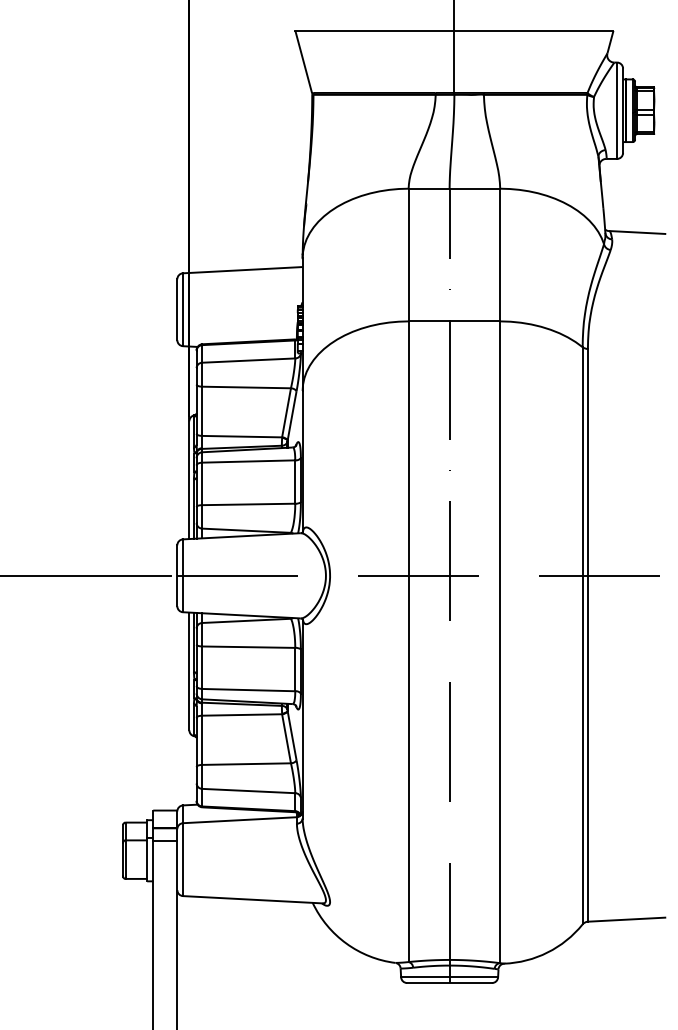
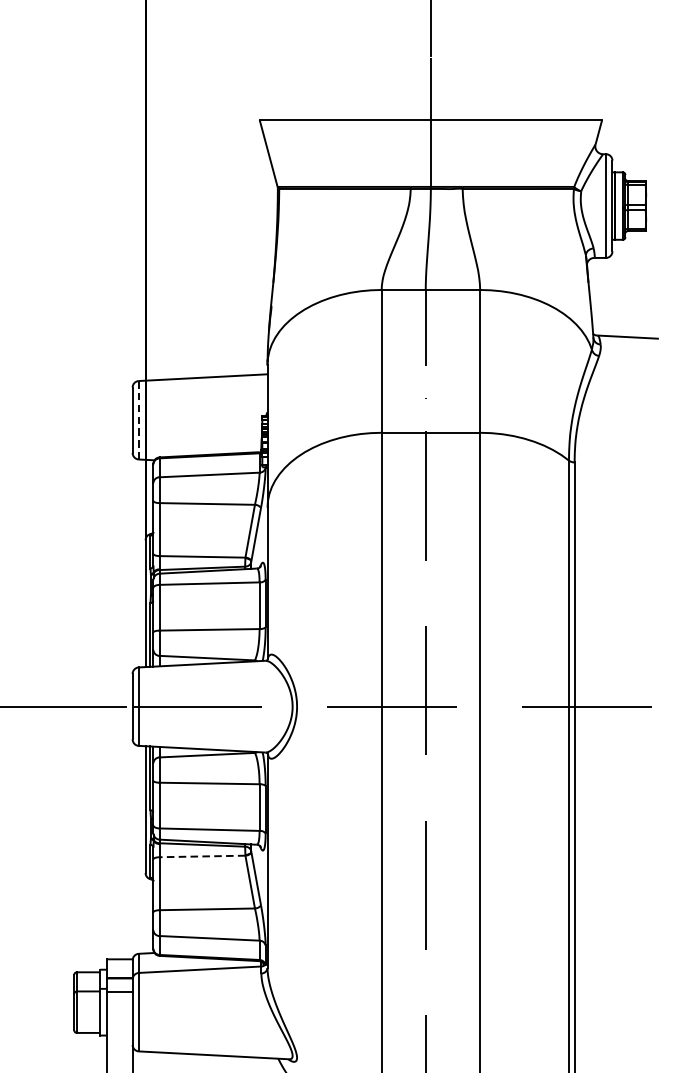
line: (183, 310) -> (139, 421), solid -> dashed
line: (242, 714) -> (202, 855), solid -> dashed

